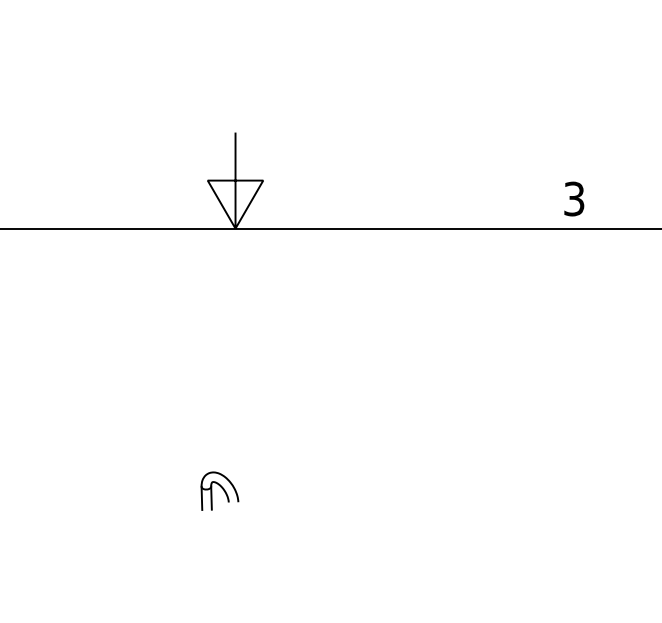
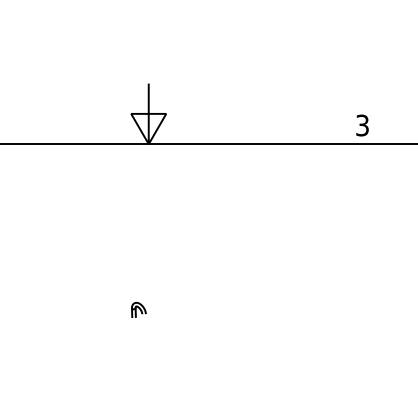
part: (219, 490) -> (138, 309), size x0.6

